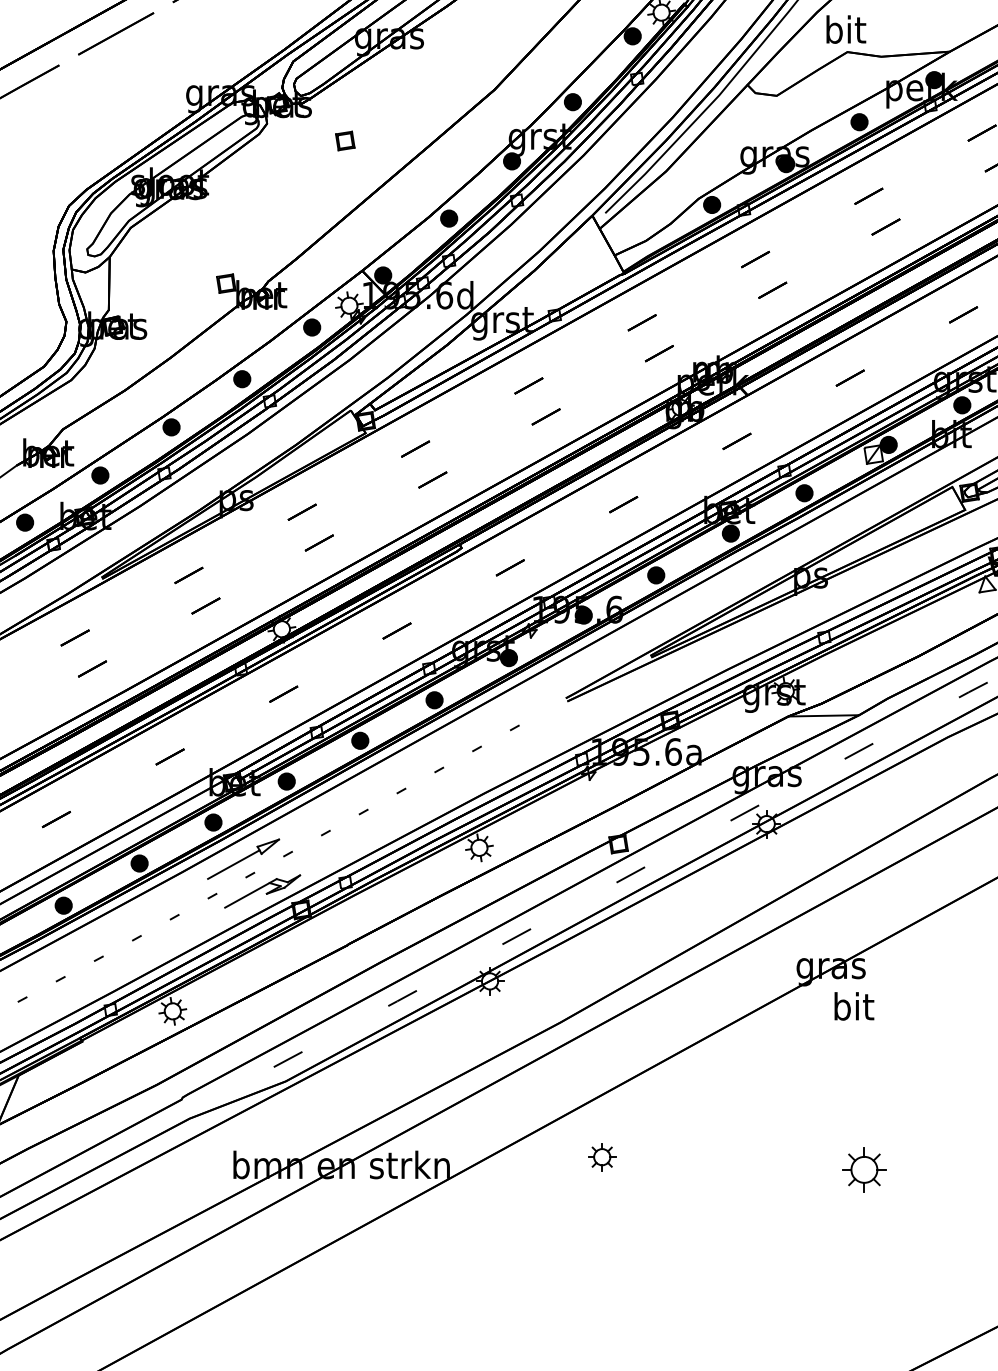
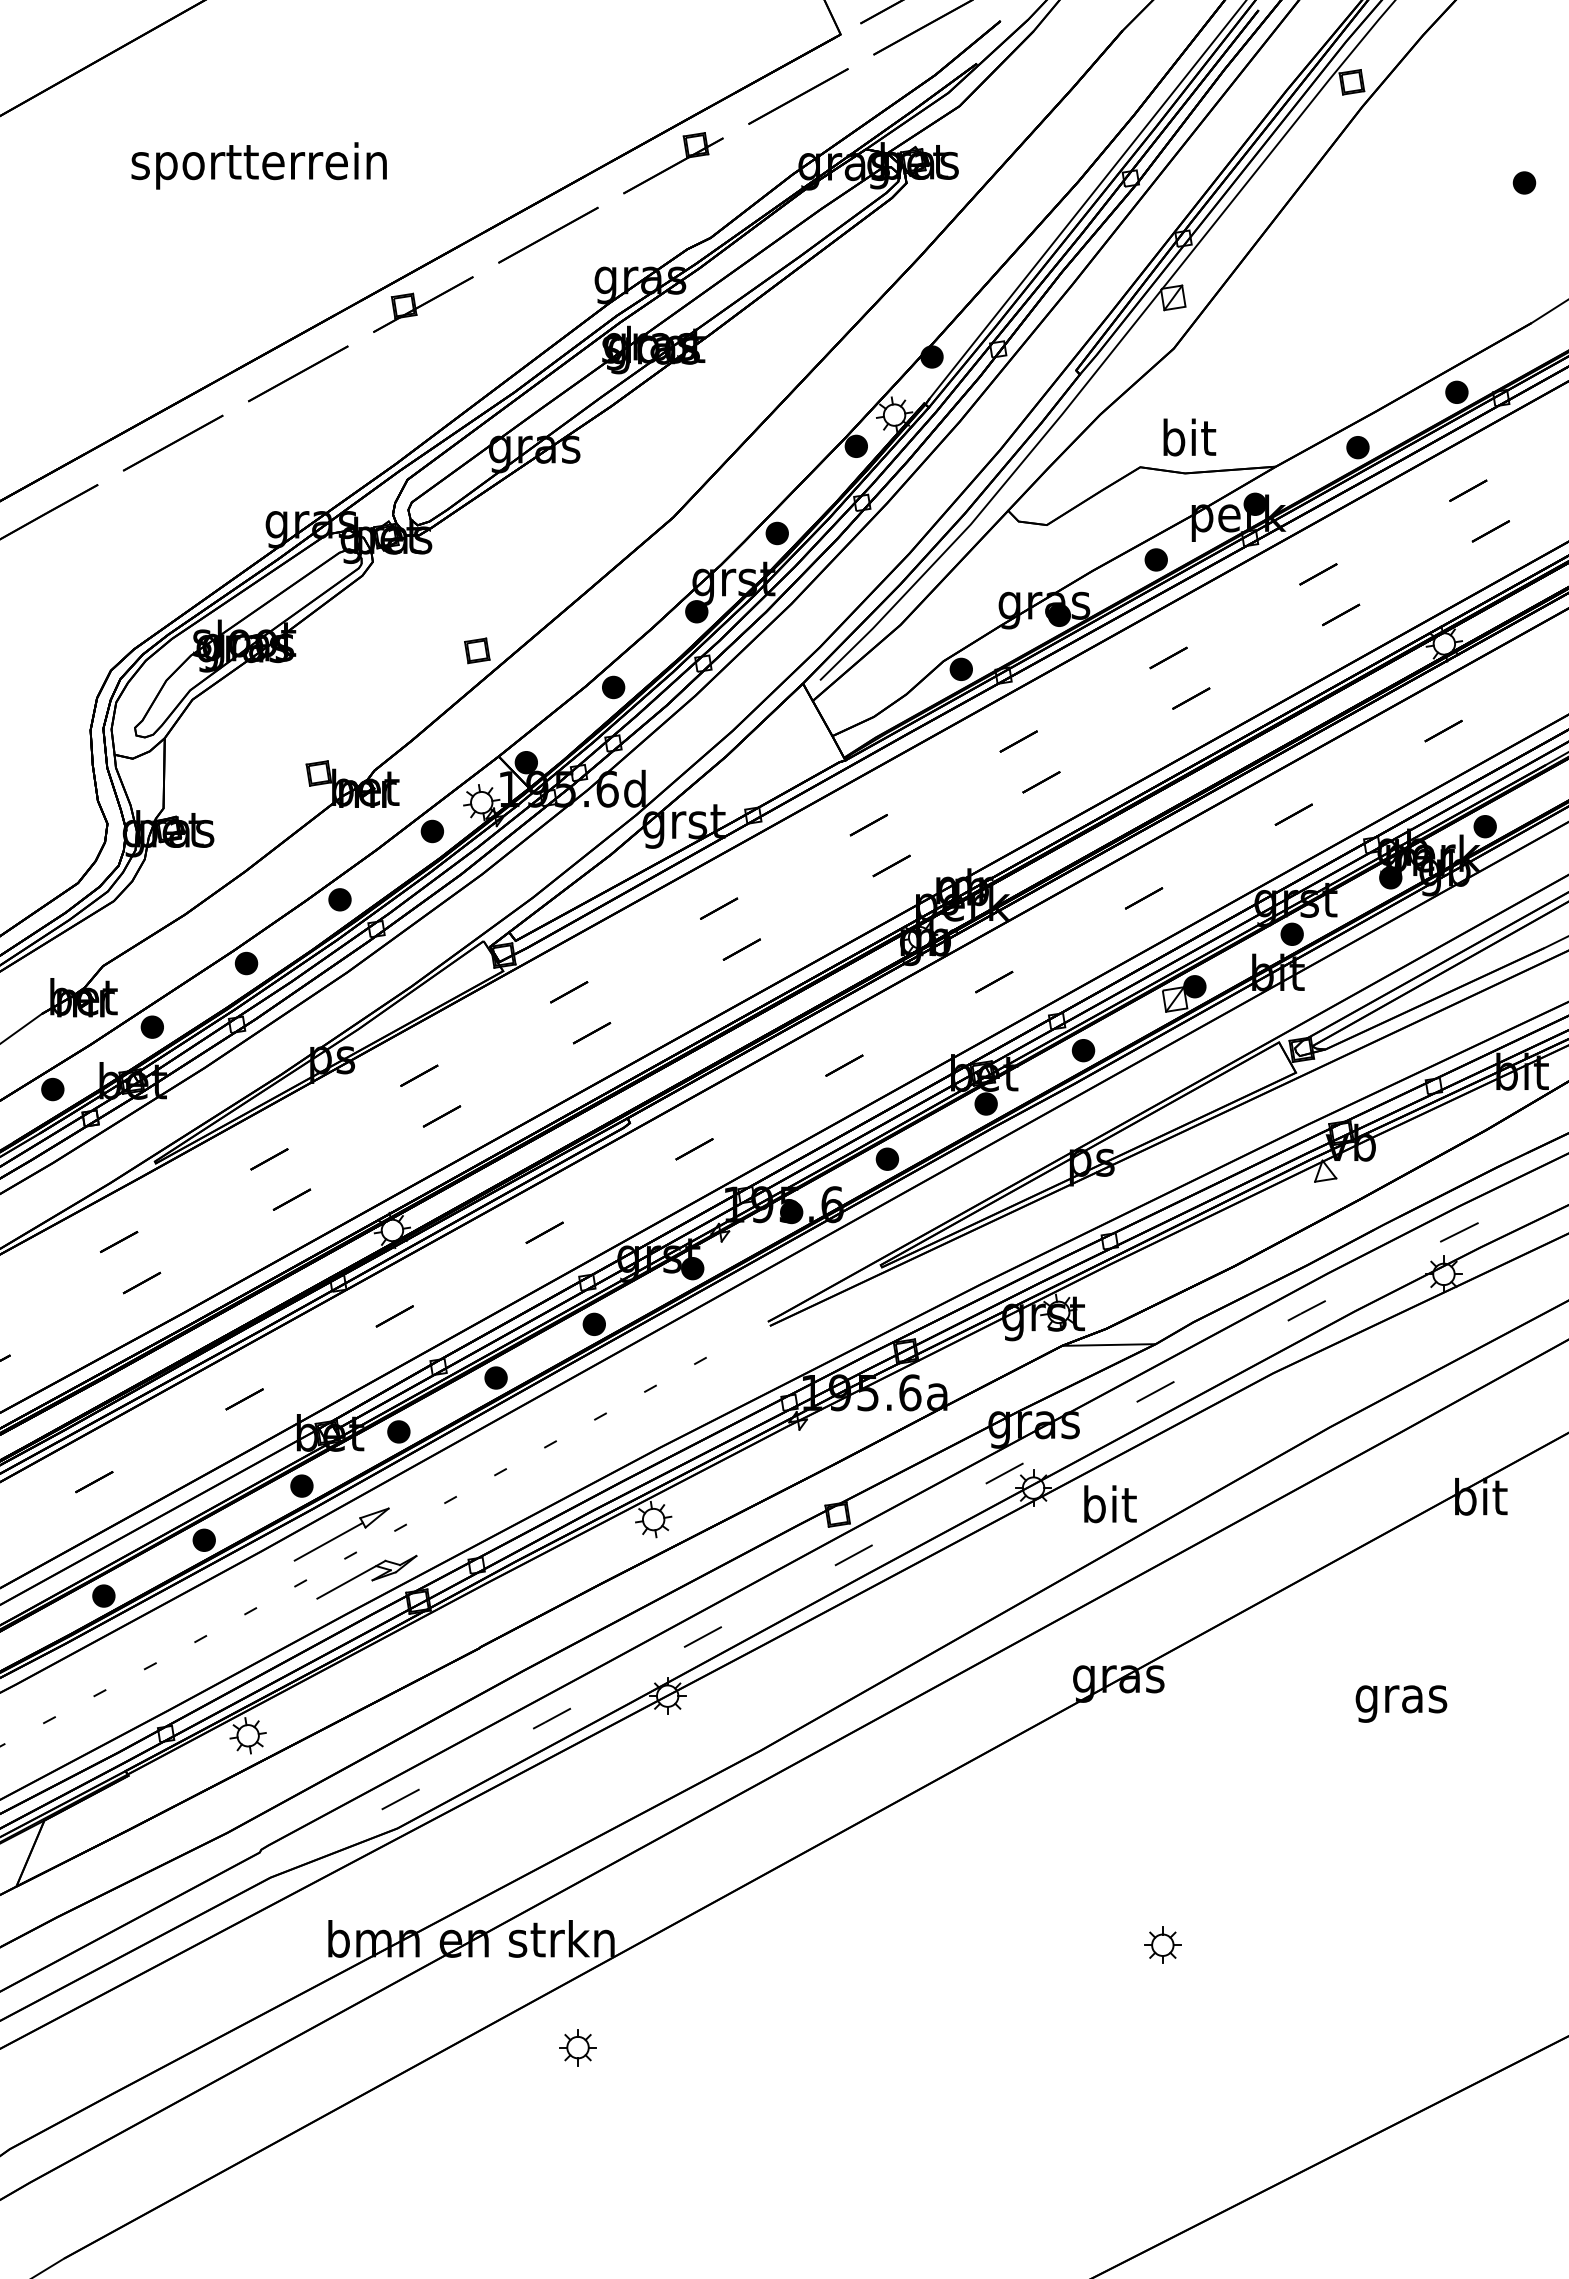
text: (846, 29) -> (1189, 437), moved
part: (345, 140) -> (477, 650), moved
text: (854, 1006) -> (1110, 1504), moved
part: (601, 1157) -> (577, 2047), moved
part: (864, 1169) -> (1162, 1944), size x0.62

